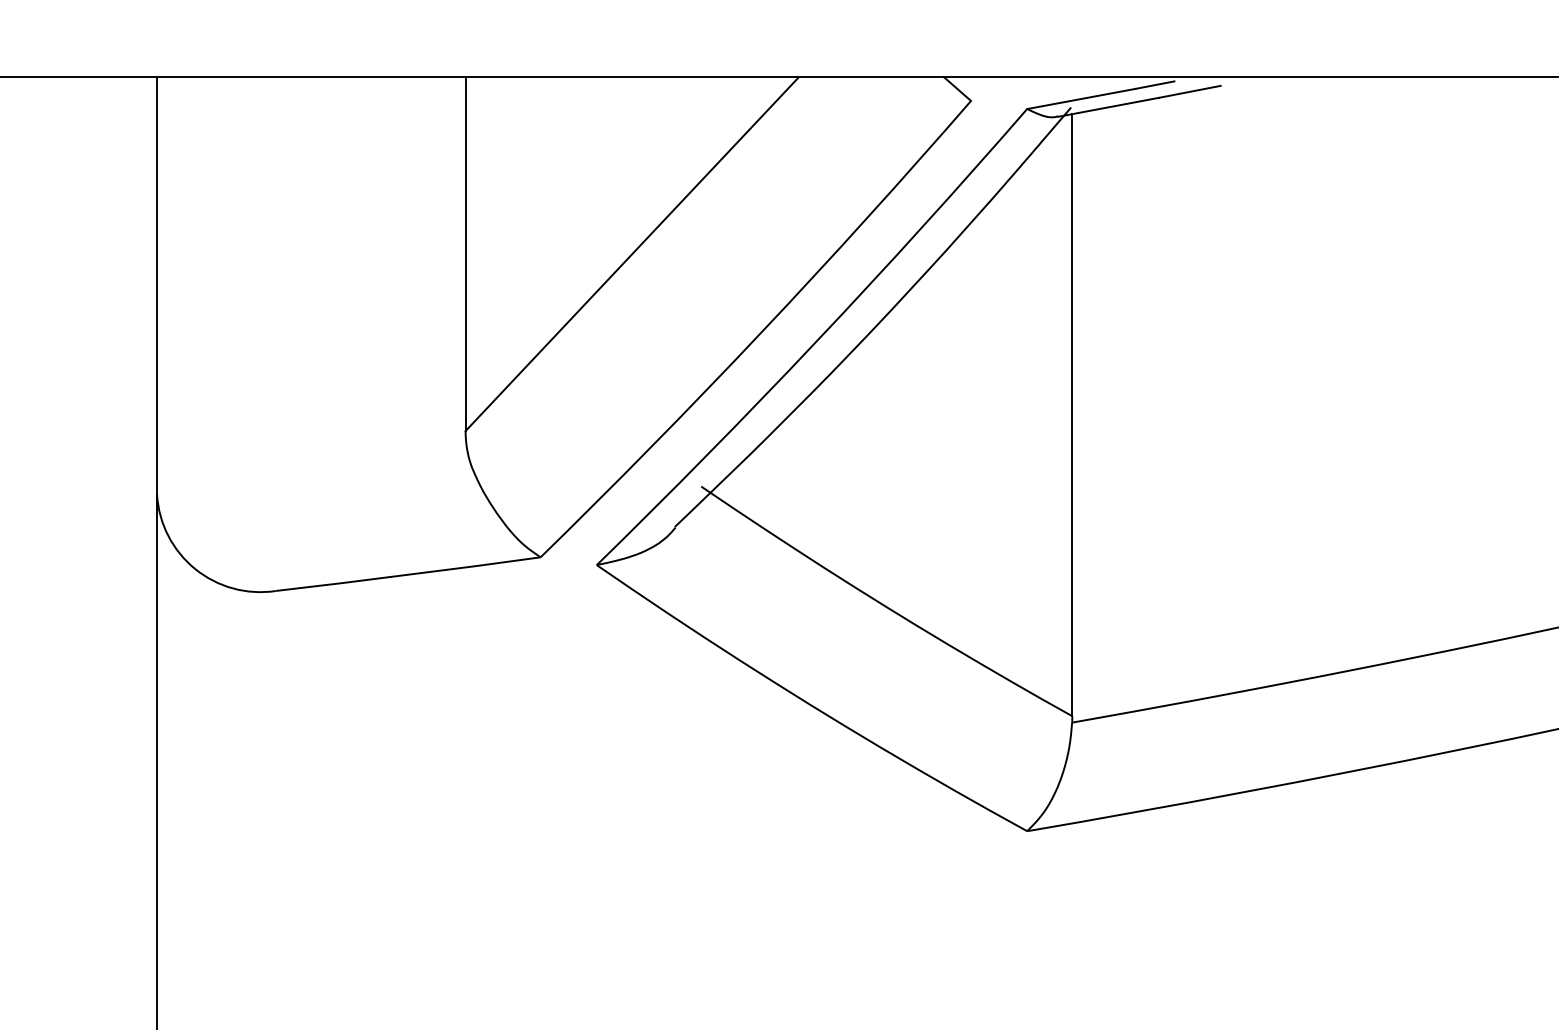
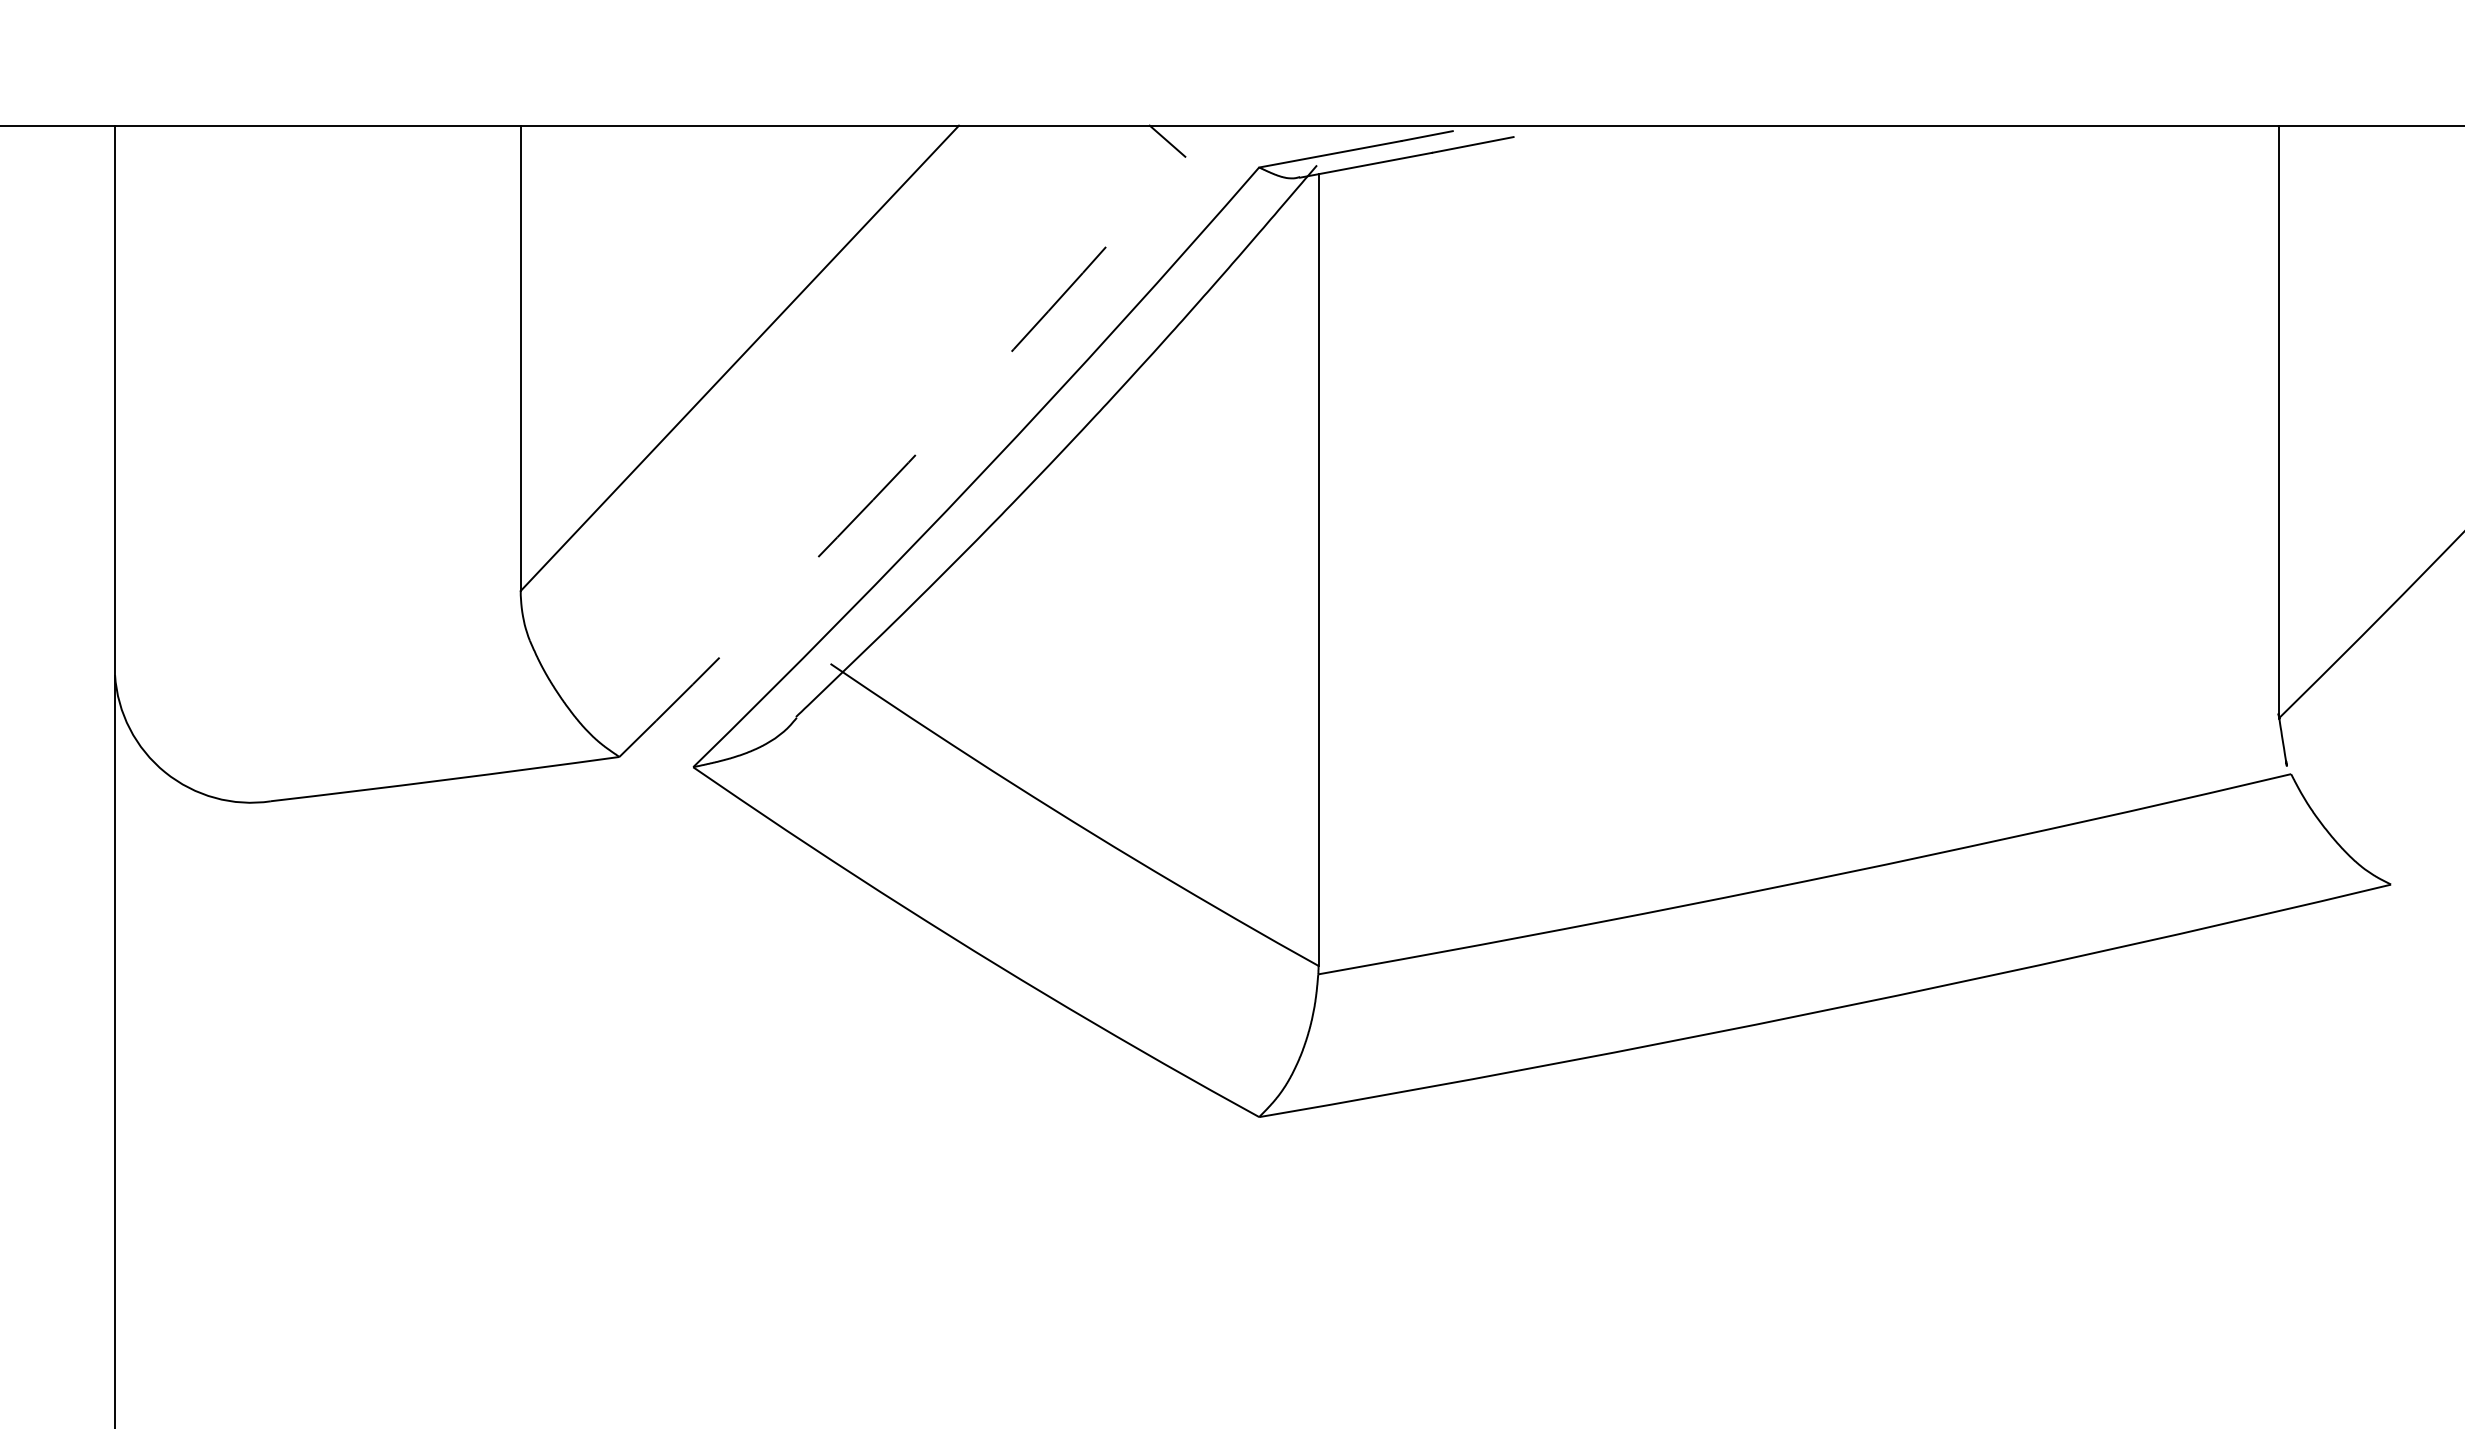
arc: (760, 333) -> (908, 462), solid -> dashed

